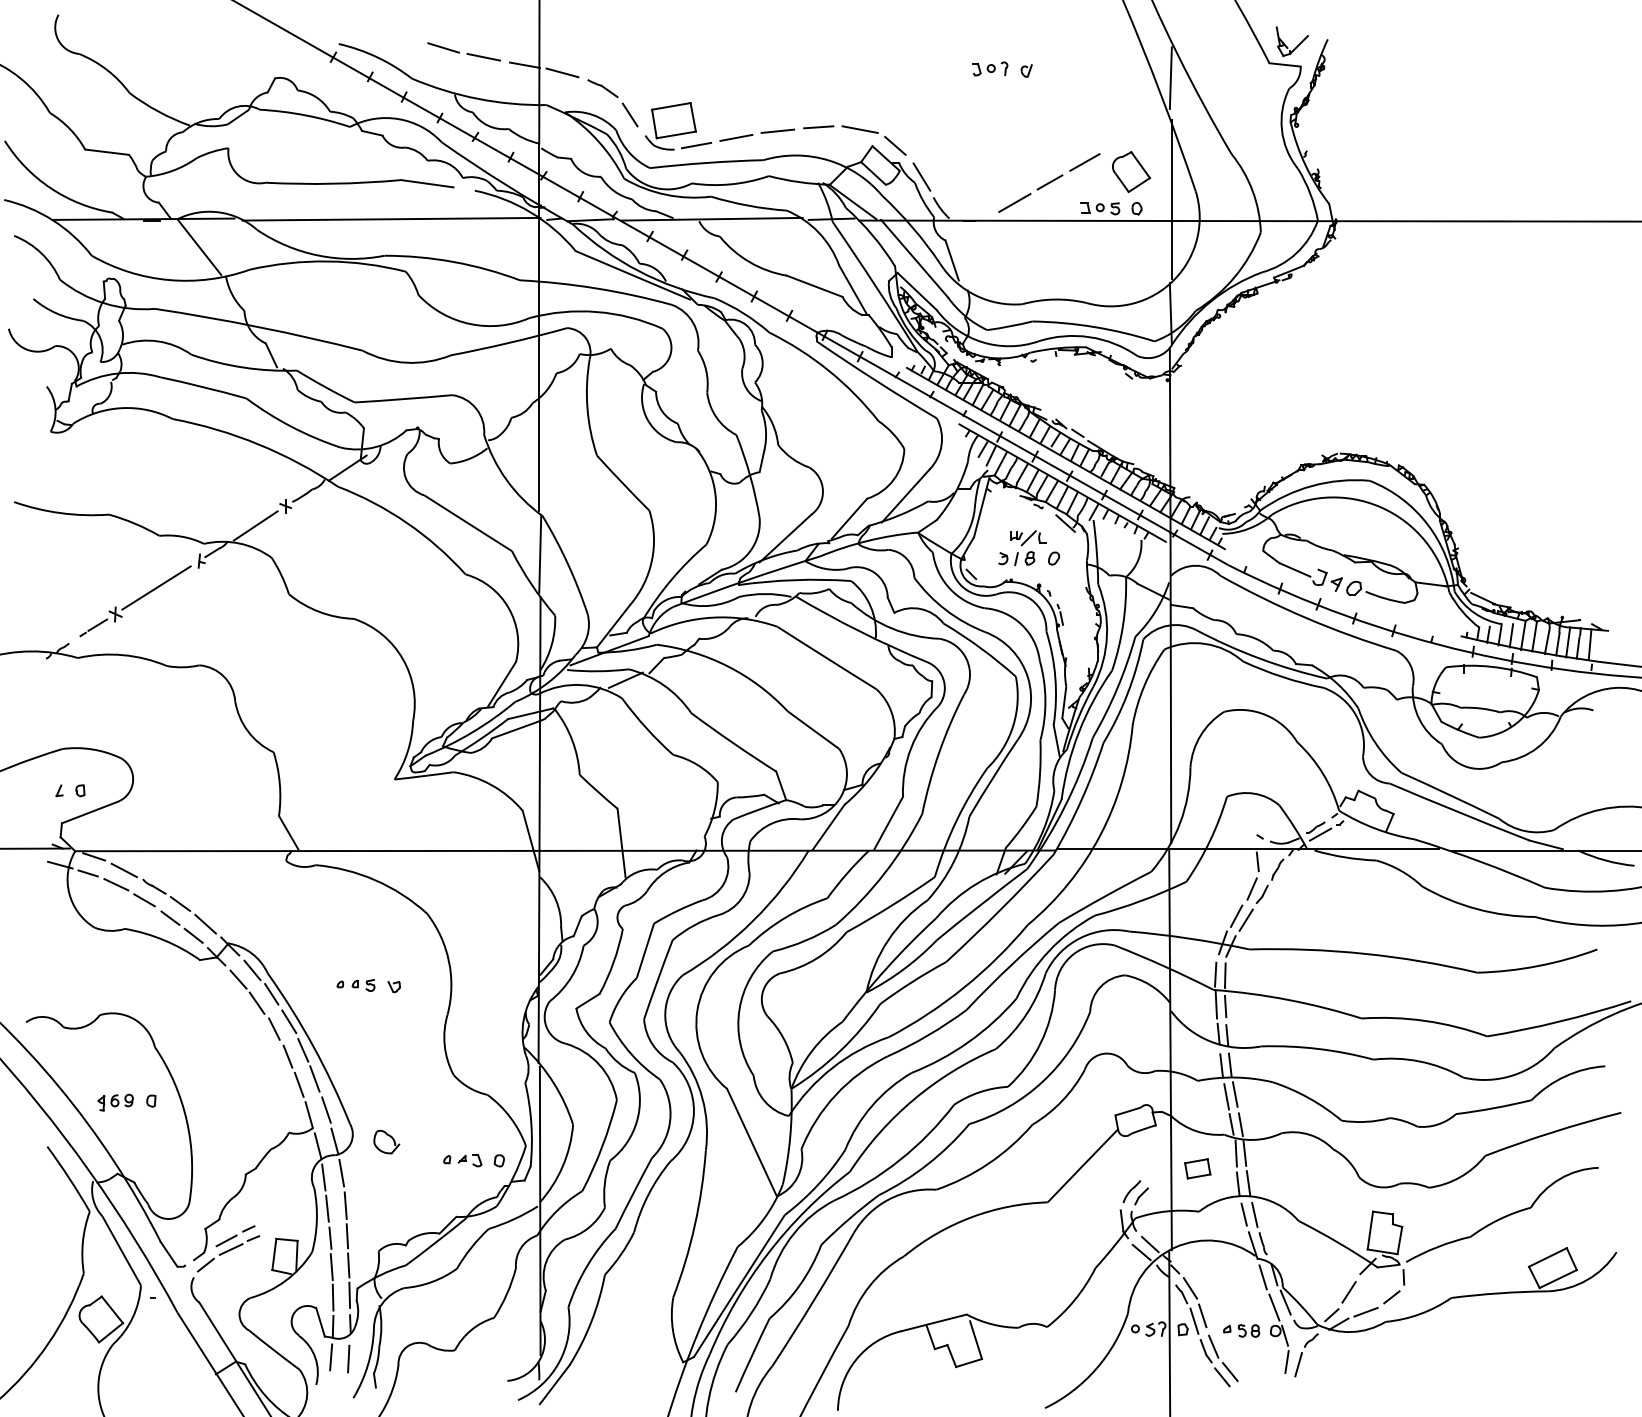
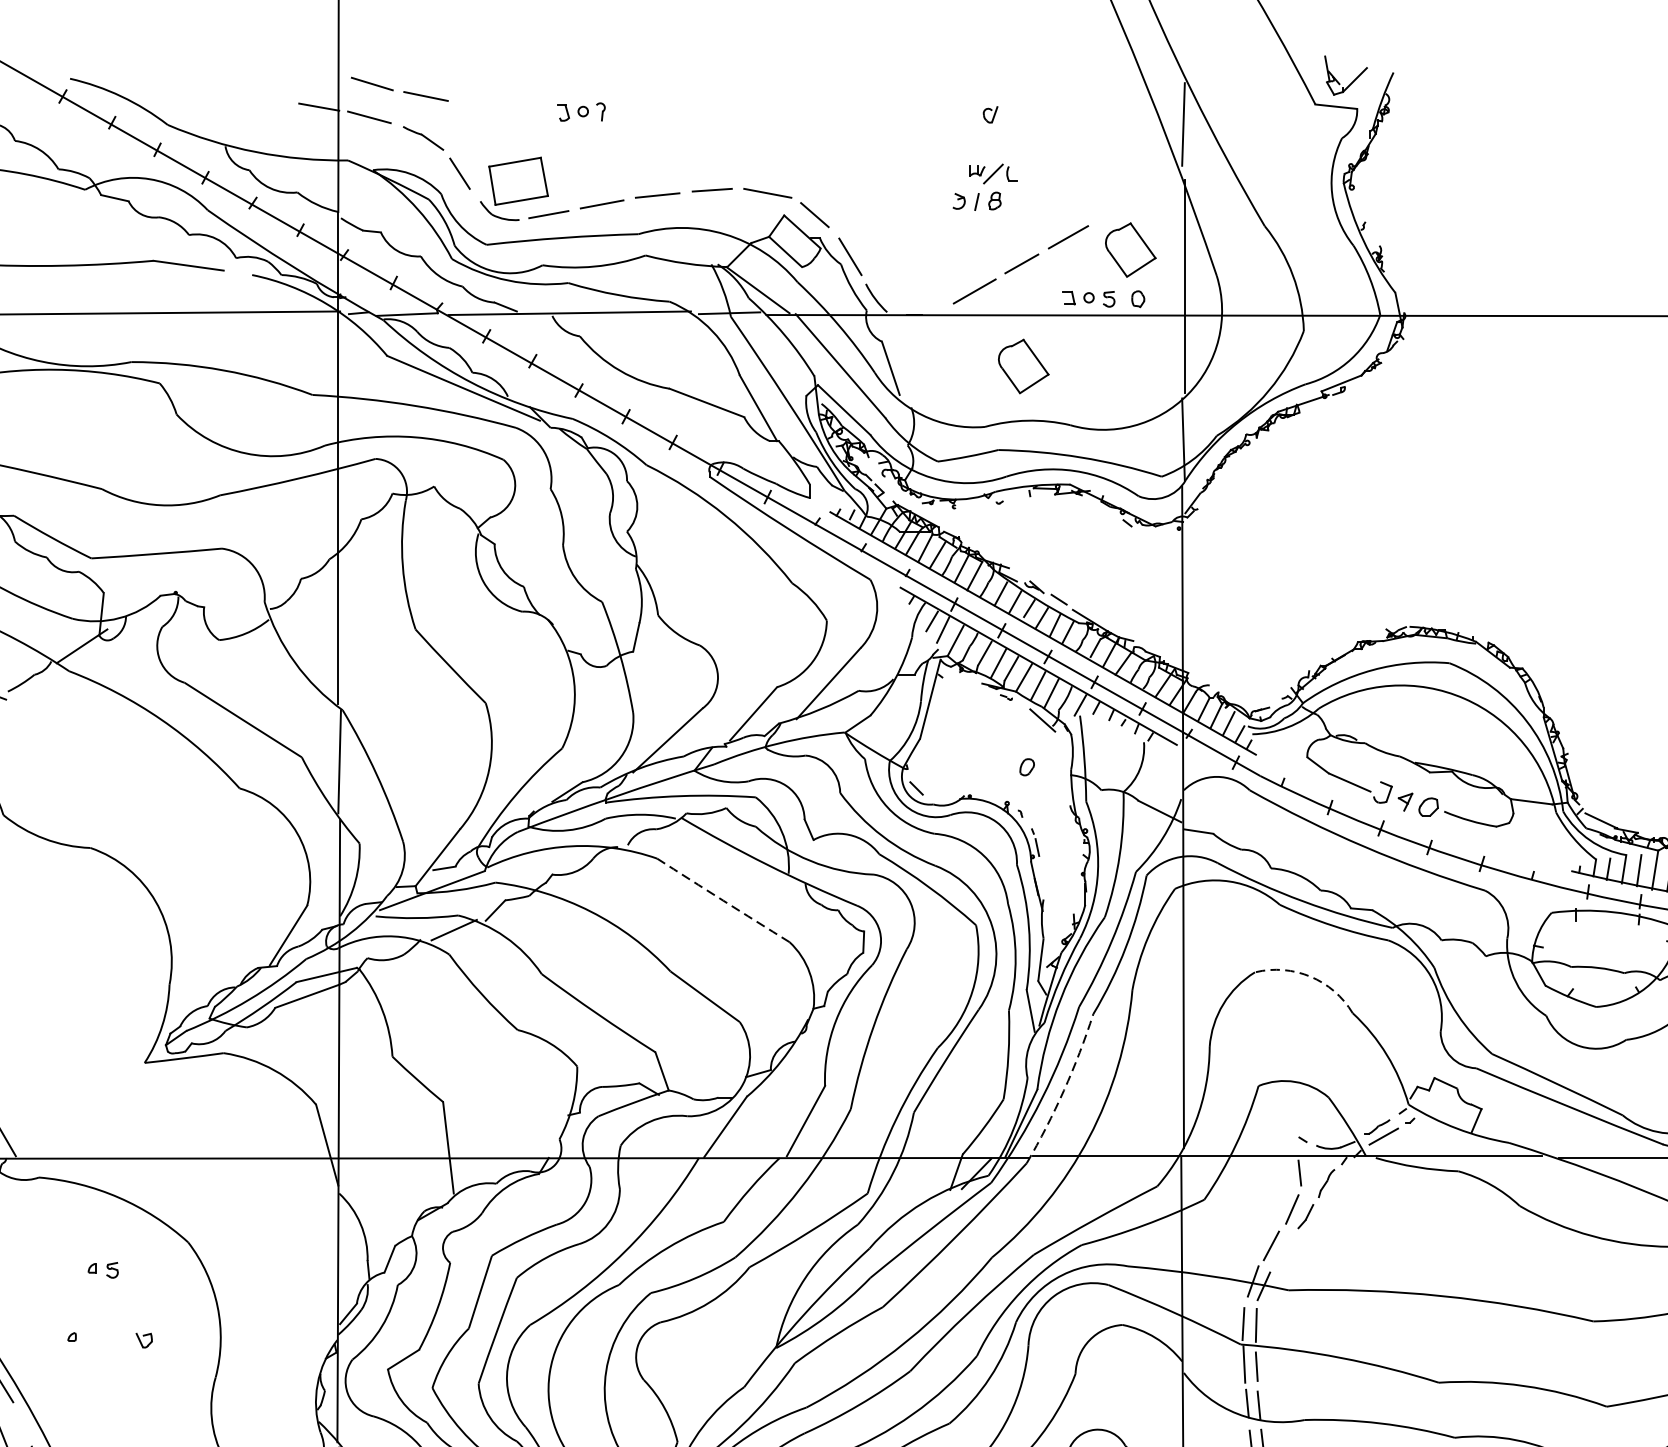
part: (463, 51) -> (398, 88), moved
part: (990, 68) -> (582, 111), moved
part: (1051, 259) -> (1023, 367), added
part: (1022, 548) -> (984, 187), moved
arc: (826, 658) -> (722, 900), solid -> dashed
arc: (1265, 715) -> (1310, 977), solid -> dashed
arc: (1081, 800) -> (1063, 1091), solid -> dashed
line: (1245, 919) -> (1283, 1250), removed
part: (363, 985) -> (103, 1270), moved
line: (303, 1050) -> (22, 1425), removed

